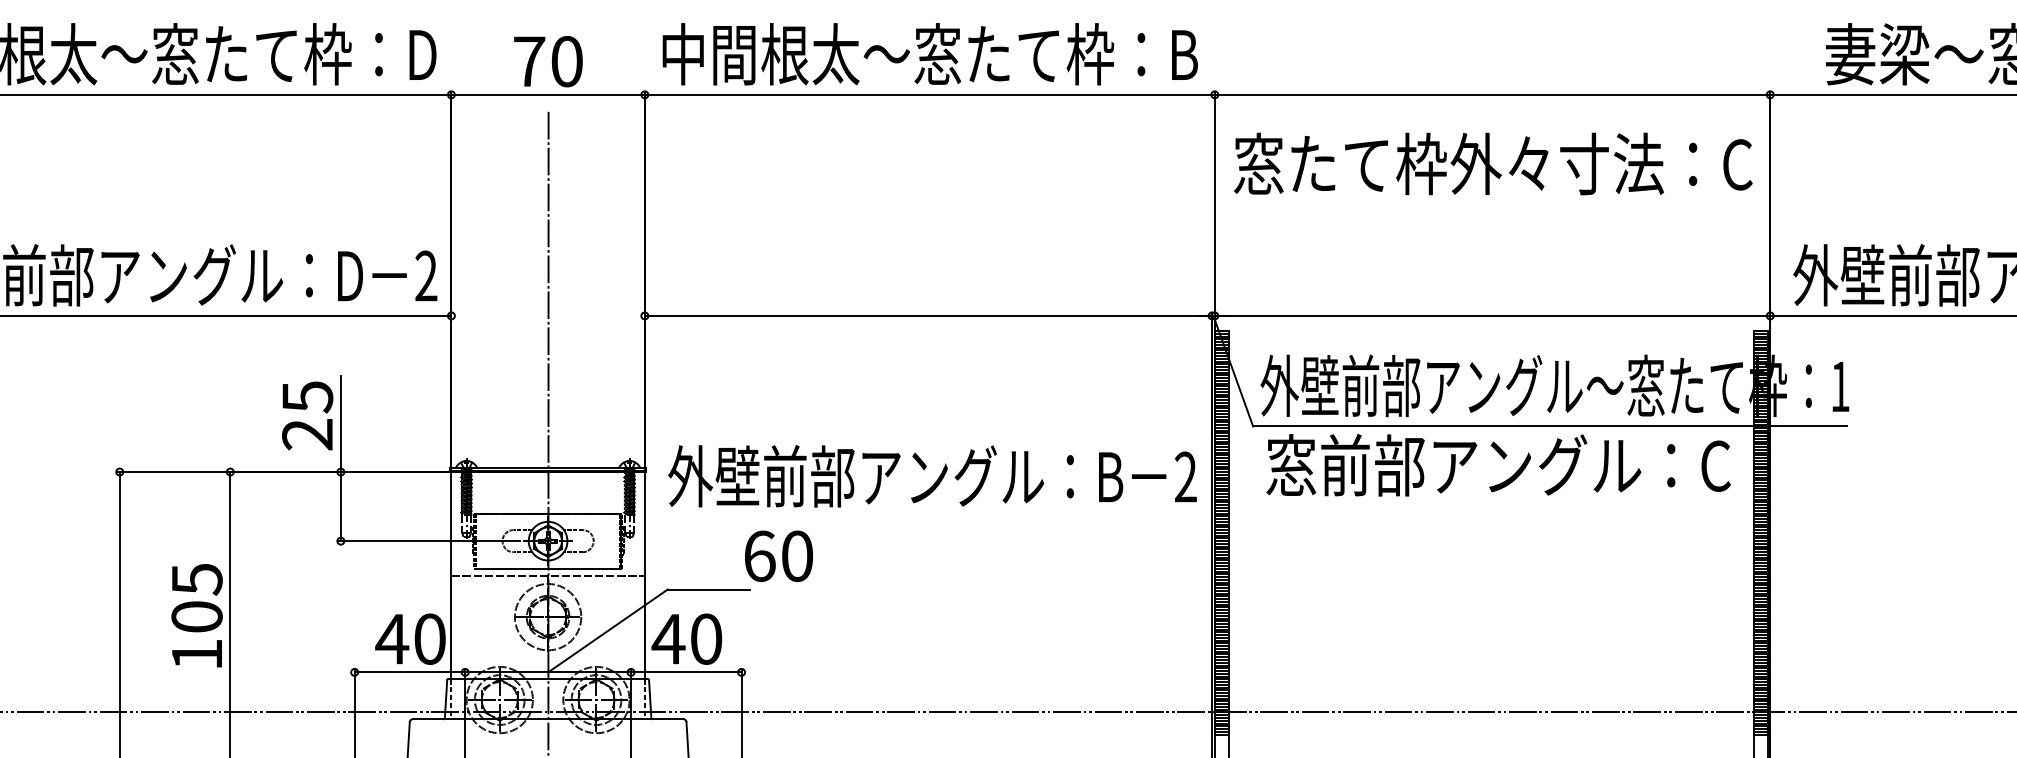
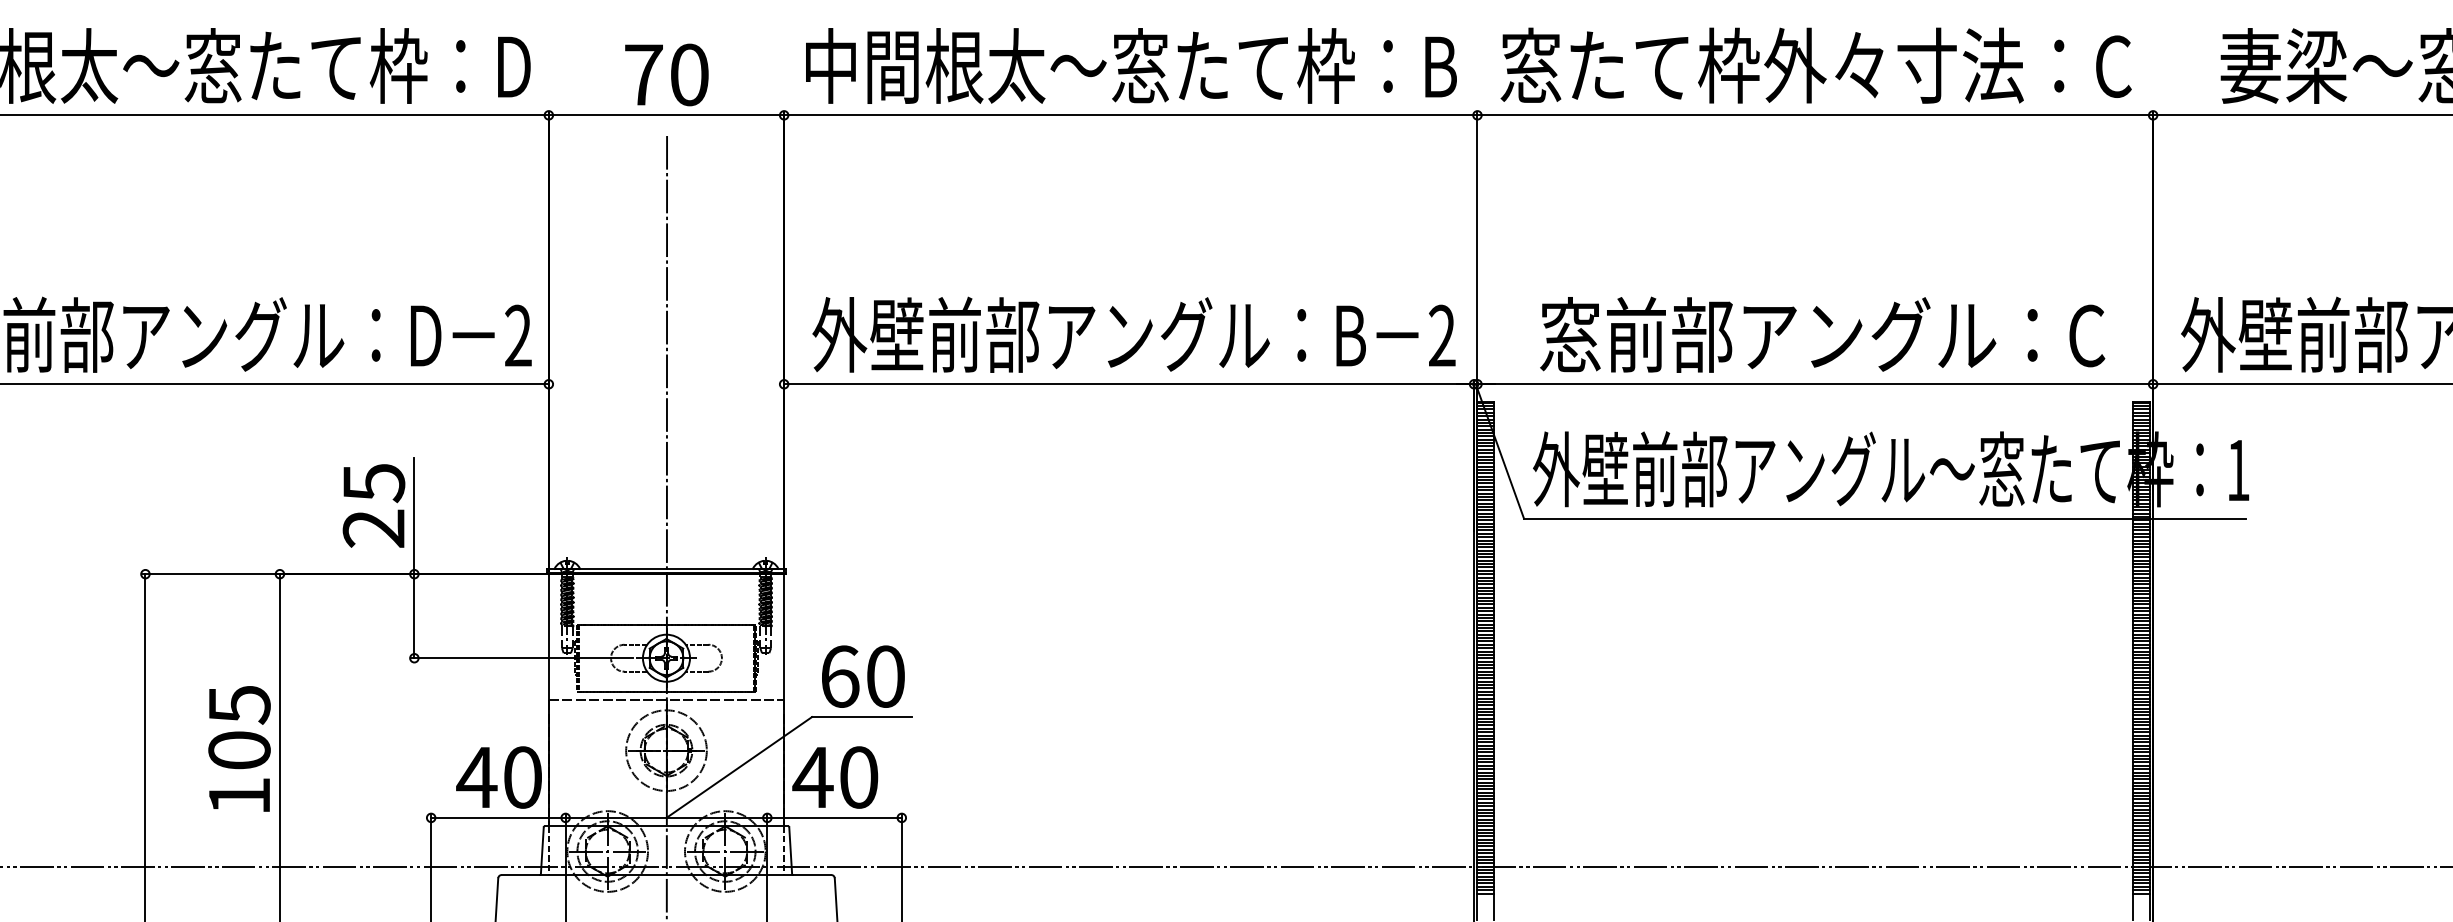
text: (1493, 163) -> (1816, 65), moved
text: (1498, 465) -> (1822, 335), moved
text: (932, 476) -> (1134, 335), moved
text: (779, 555) -> (864, 675), moved

